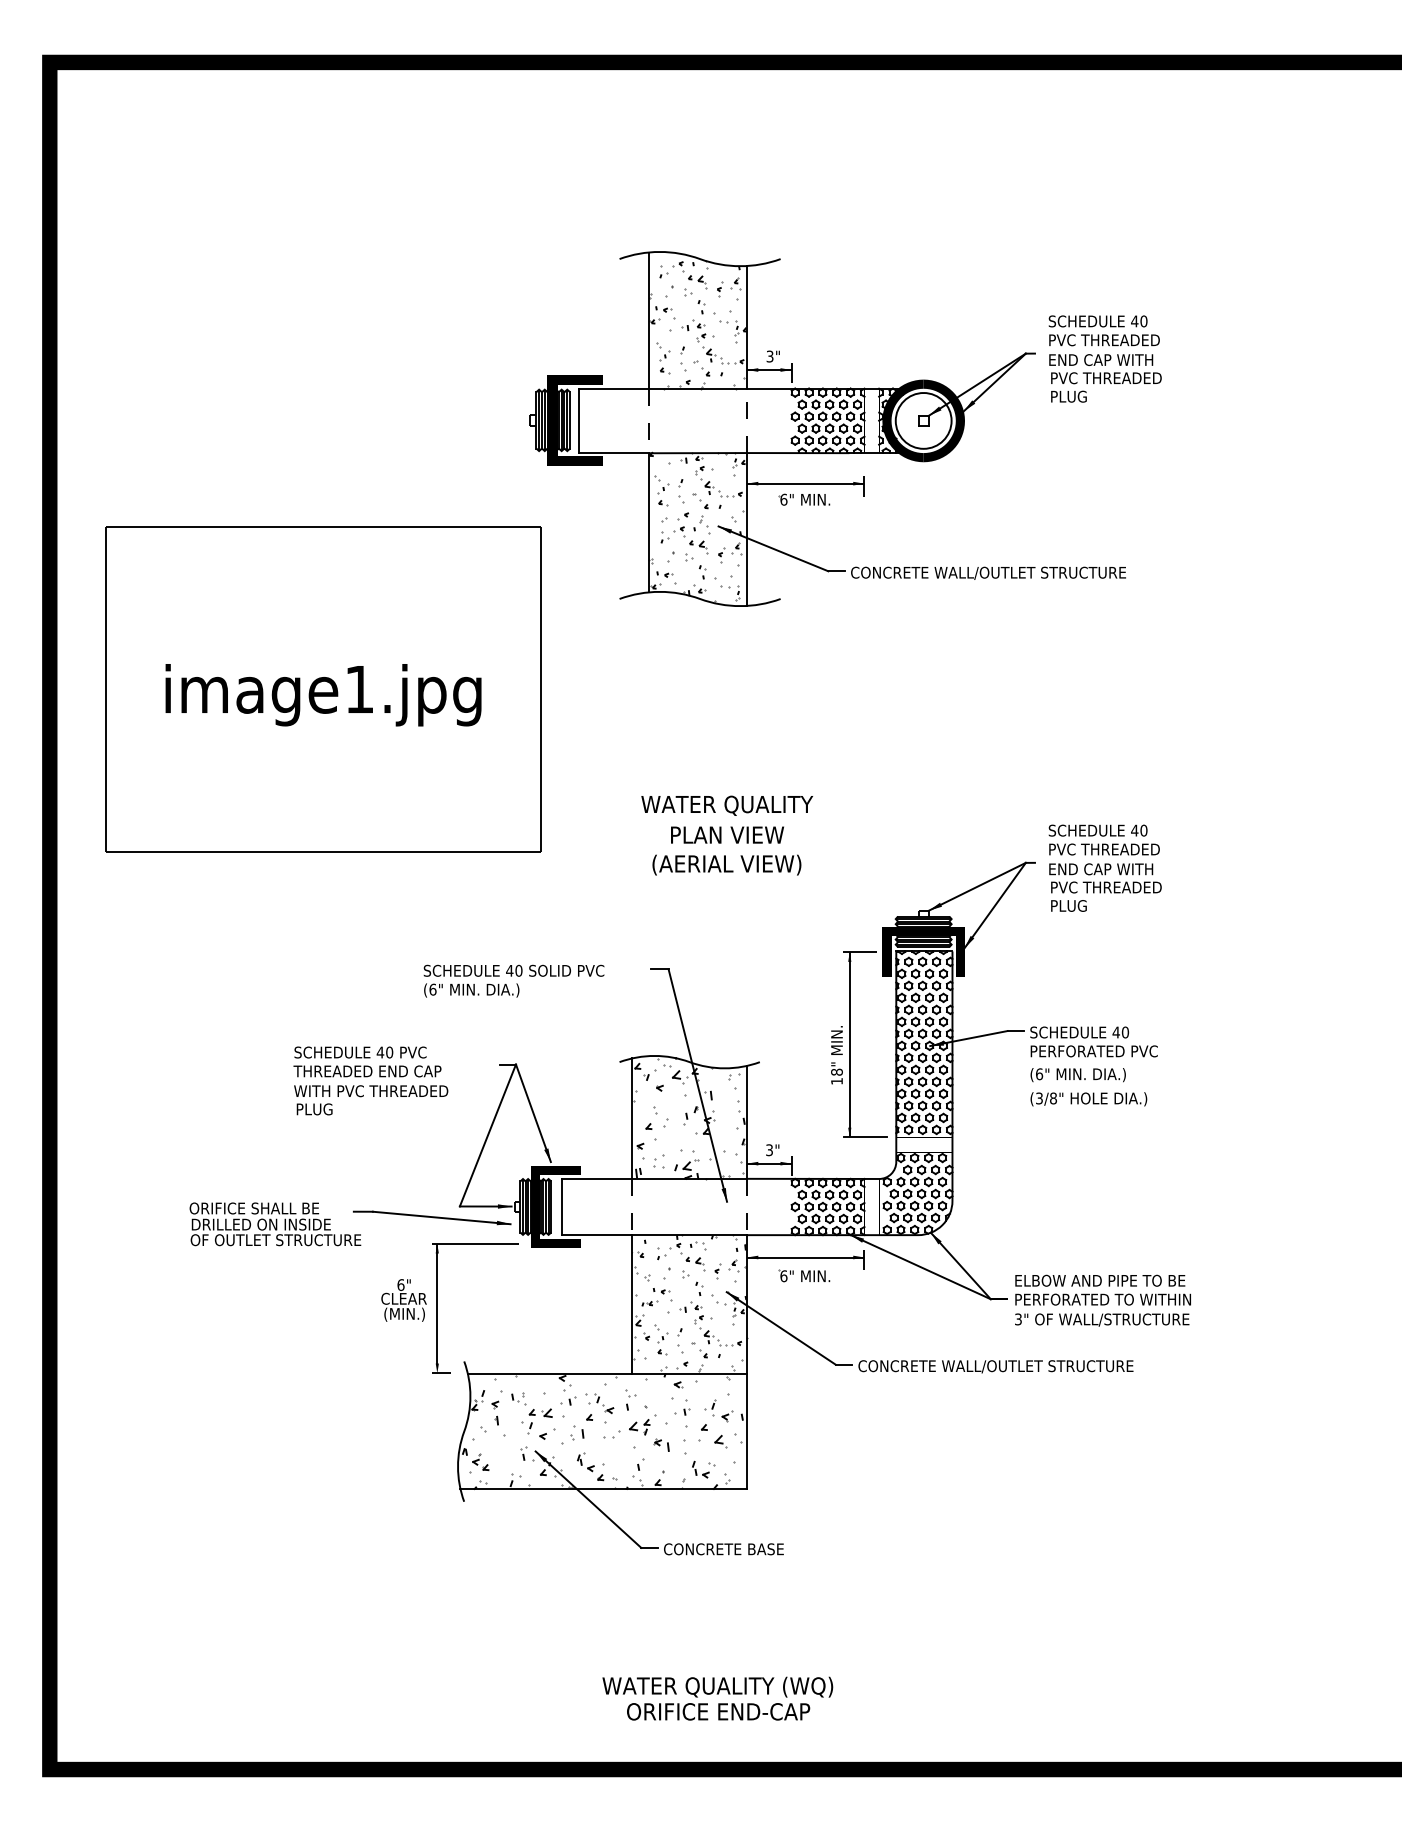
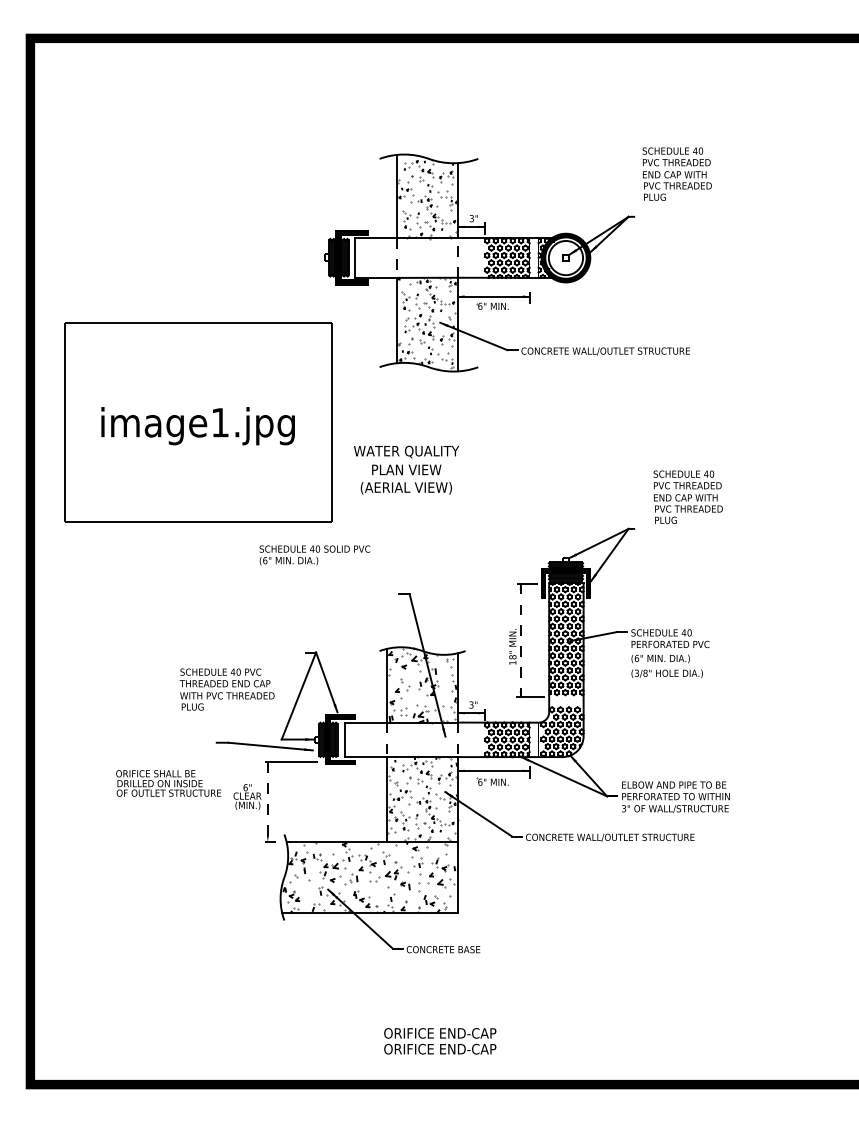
text: (1104, 357) -> (676, 173), moved
text: (727, 834) -> (406, 469), moved
text: (1104, 867) -> (687, 496), moved
text: (513, 981) -> (314, 555), moved
line: (849, 1044) -> (520, 640), solid -> dashed
text: (369, 1080) -> (226, 689), moved
text: (275, 1224) -> (168, 783), moved
line: (436, 1304) -> (267, 799), solid -> dashed
text: (717, 1686) -> (439, 1033), WATER QUALITY (WQ) -> ORIFICE END-CAP

